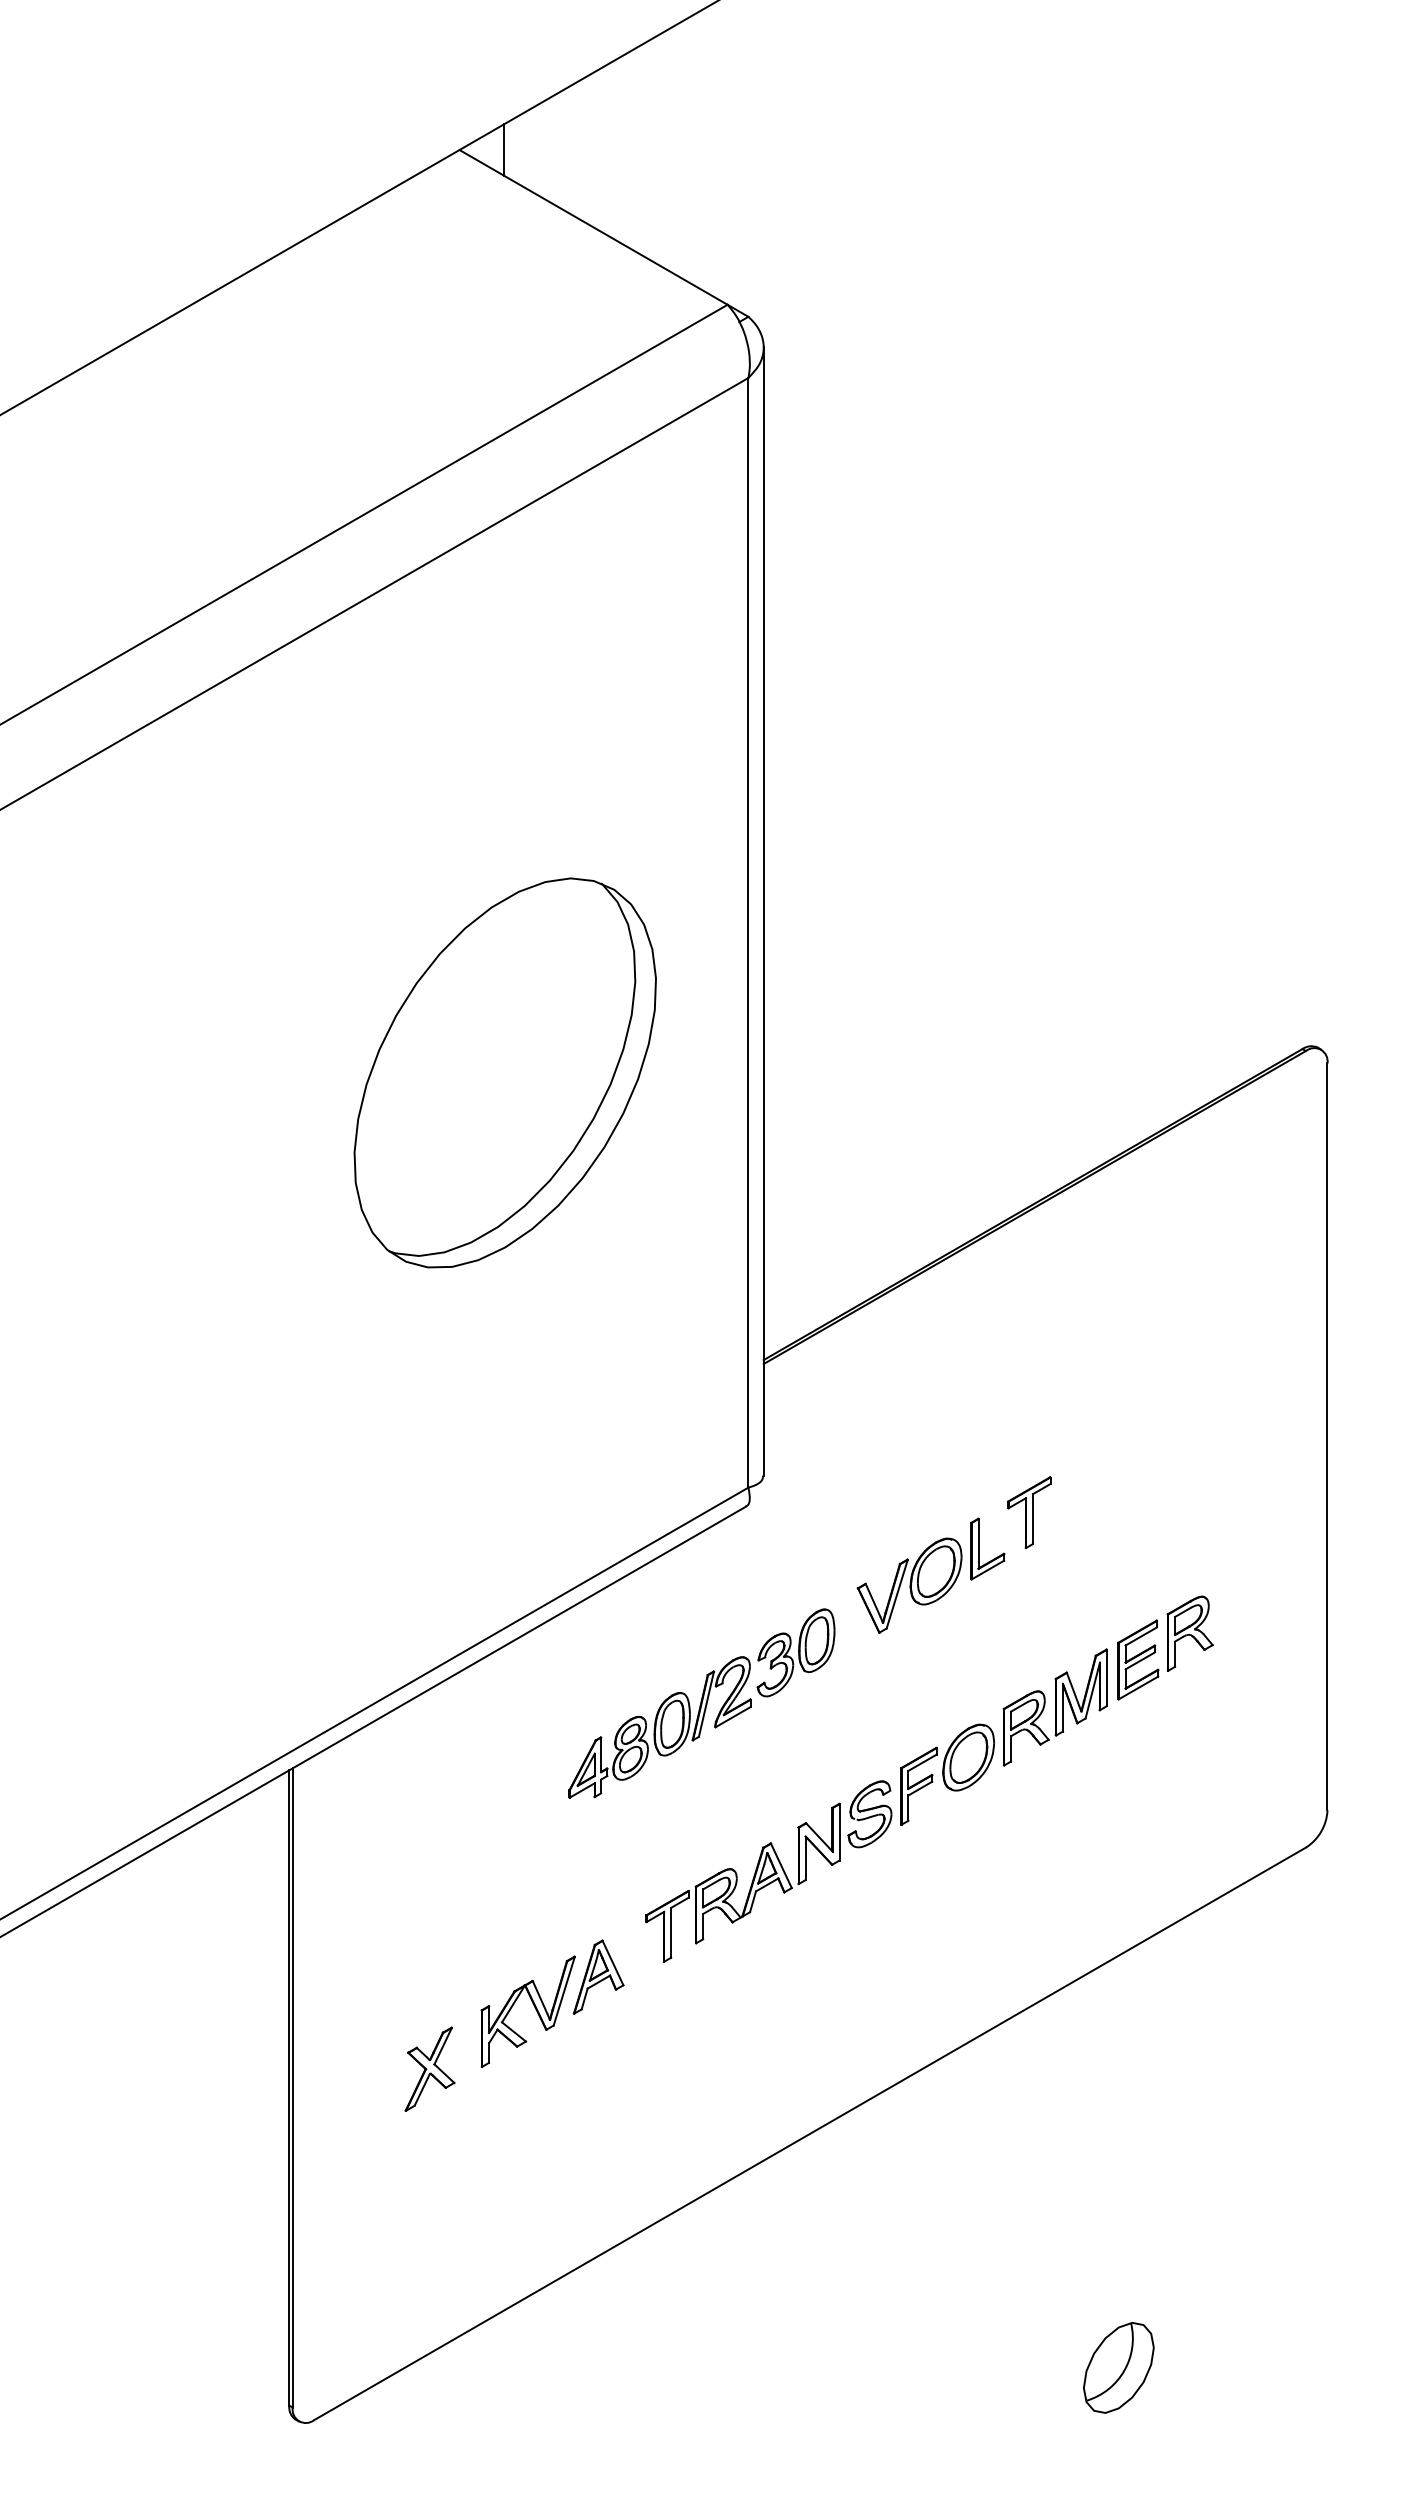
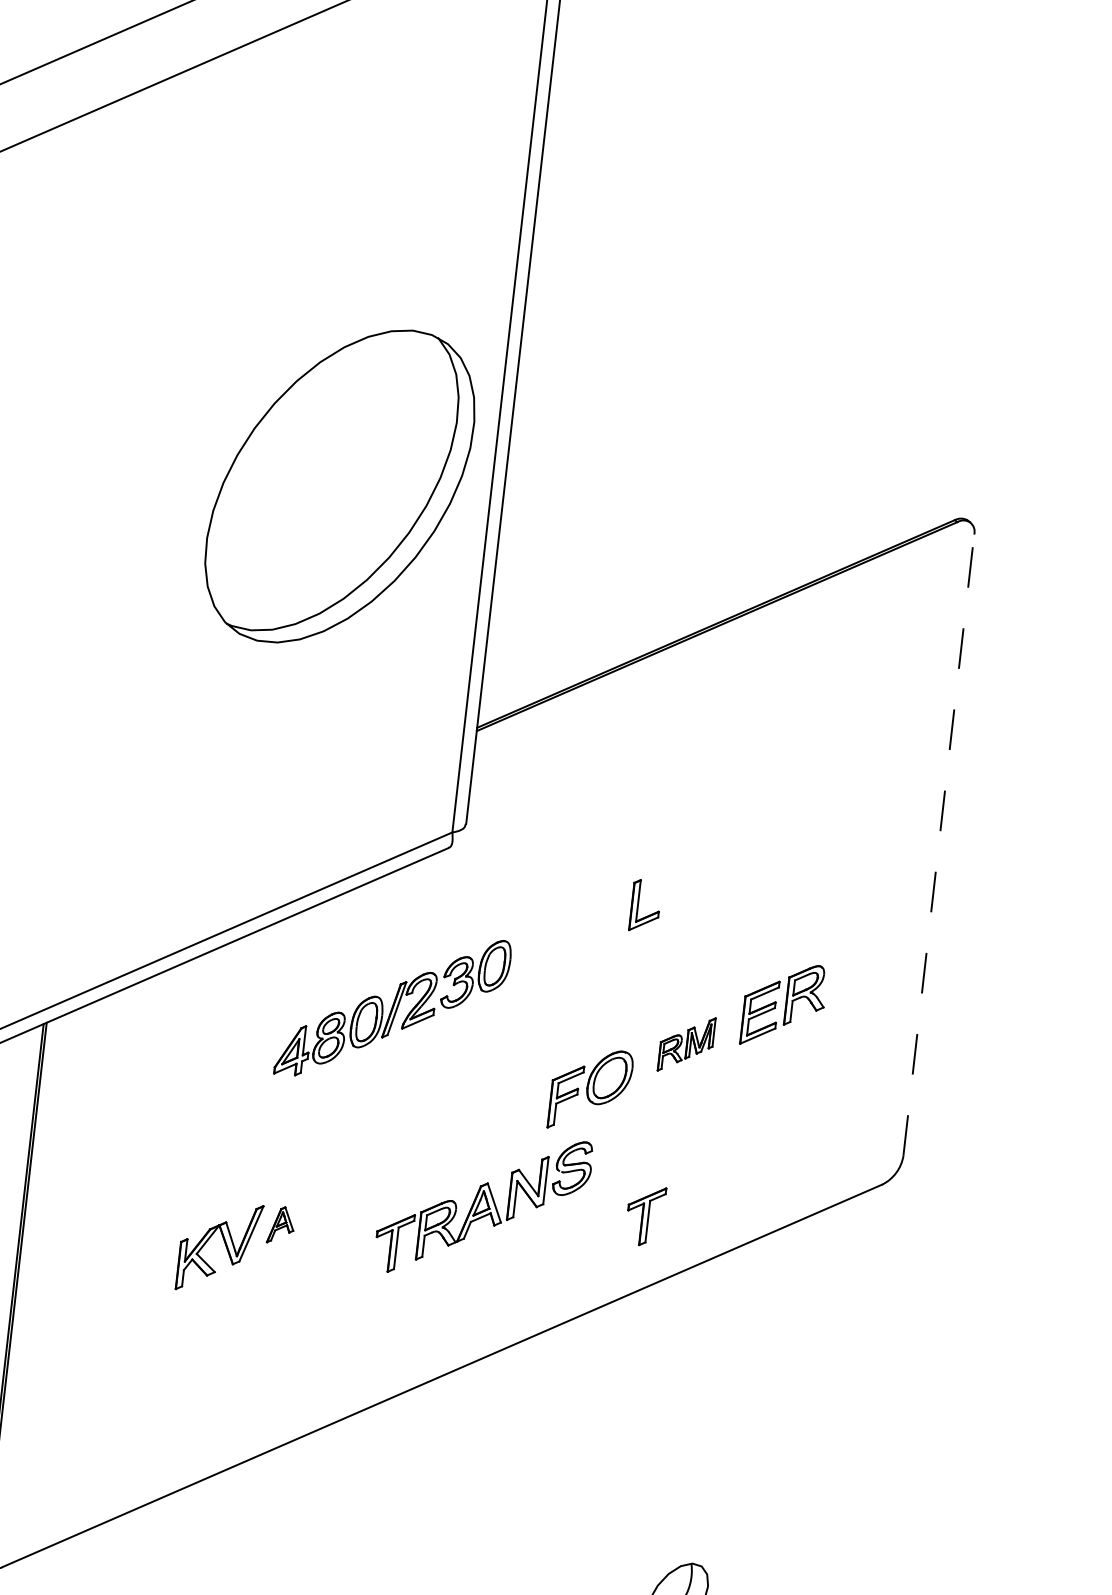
part: (504, 1072) -> (339, 485), moved
line: (1327, 1436) -> (938, 844), solid -> dashed
part: (1029, 1512) -> (645, 1215), moved
part: (909, 1585) -> (577, 929), removed
part: (1054, 1707) -> (686, 1044), size x0.6
part: (768, 1871) -> (483, 1206), moved
part: (598, 1976) -> (281, 1224), size x0.6
part: (429, 2068) -> (132, 1285), removed

